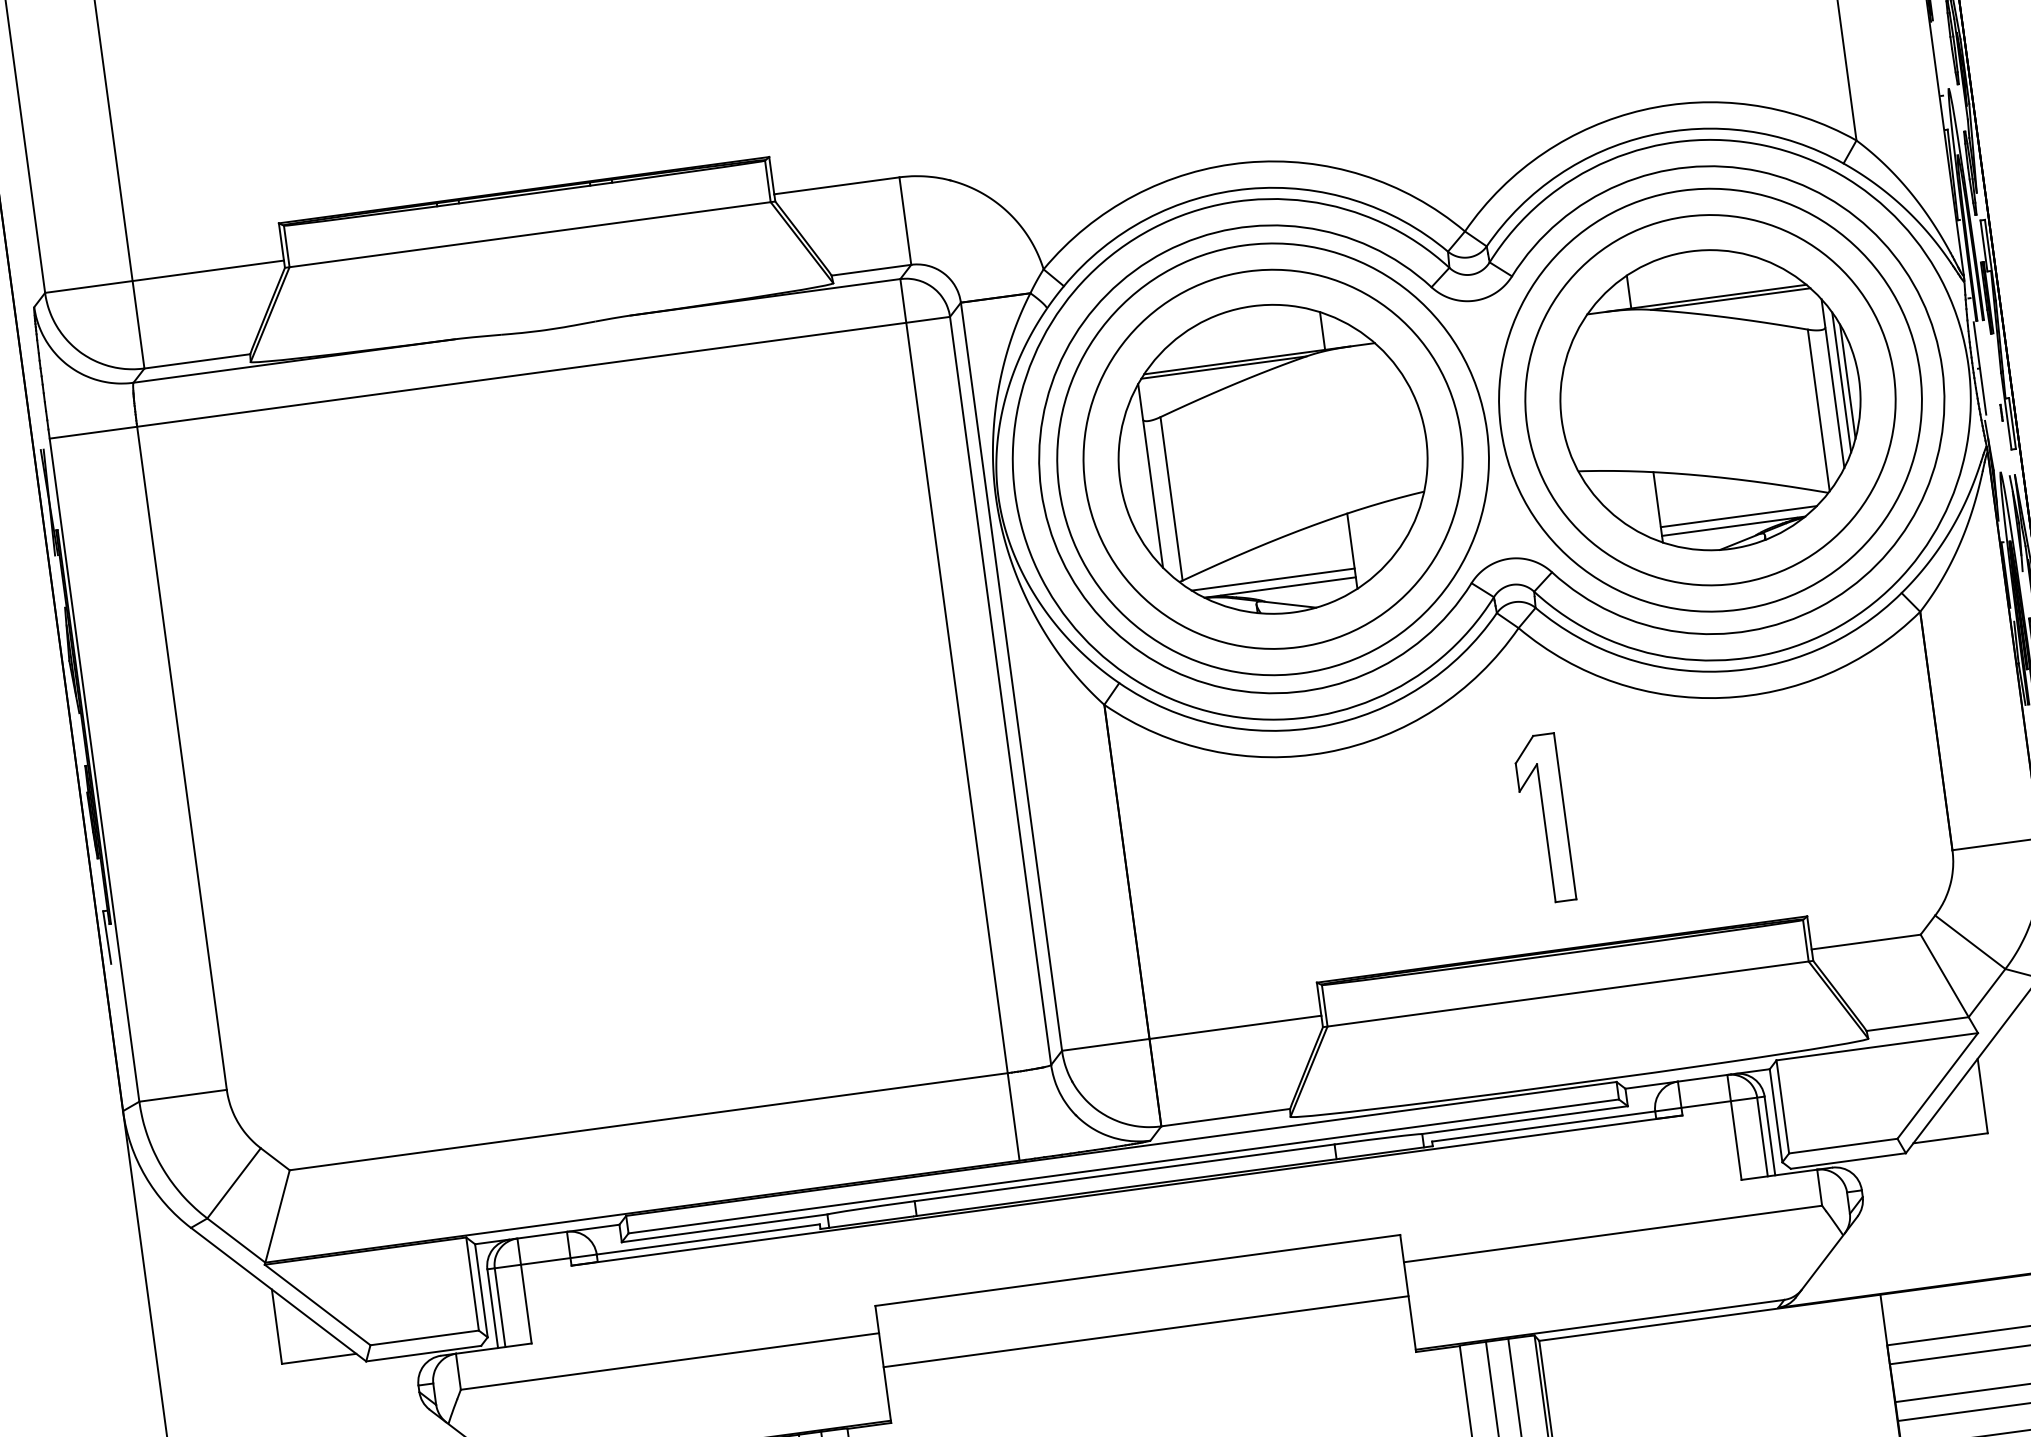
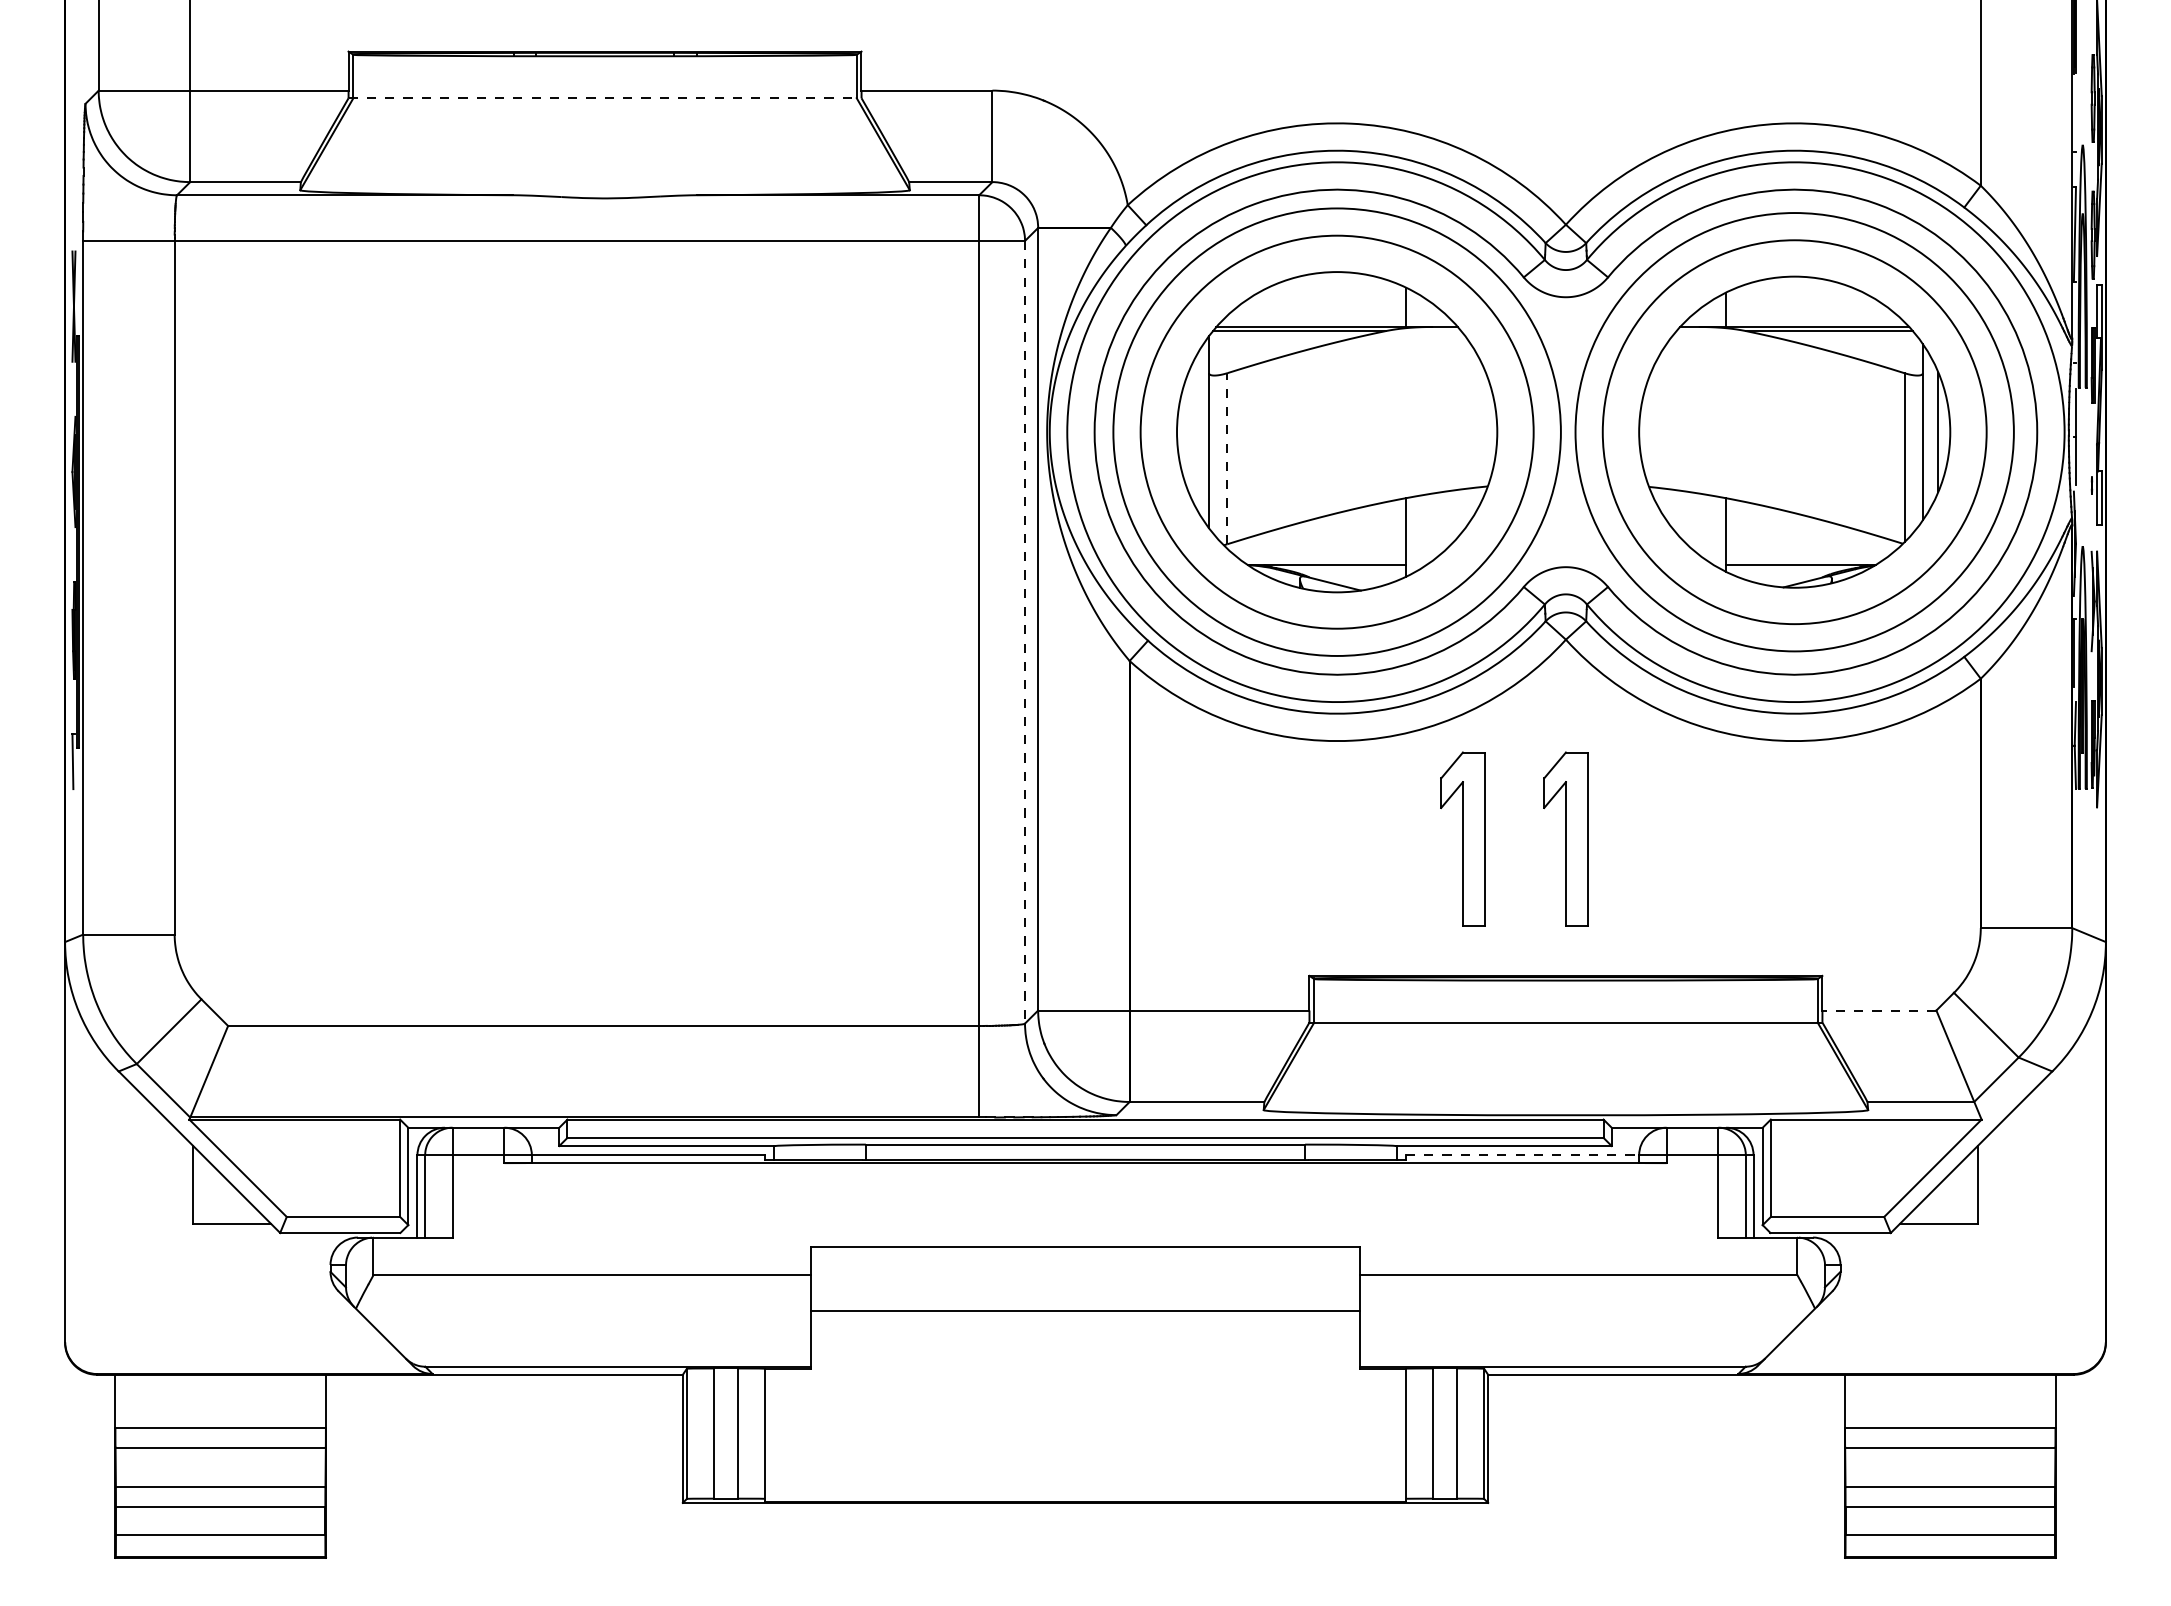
line: (530, 234) -> (605, 98), solid -> dashed
line: (1841, 382) -> (1931, 432), removed
line: (1171, 498) -> (1227, 458), solid -> dashed
line: (1738, 516) -> (1807, 555), removed
line: (1273, 579) -> (1320, 555), removed
line: (1001, 691) -> (1025, 632), solid -> dashed
part: (1445, 831) -> (1462, 838), added
line: (1865, 942) -> (1878, 1010), solid -> dashed
line: (1543, 1126) -> (1522, 1155), solid -> dashed

